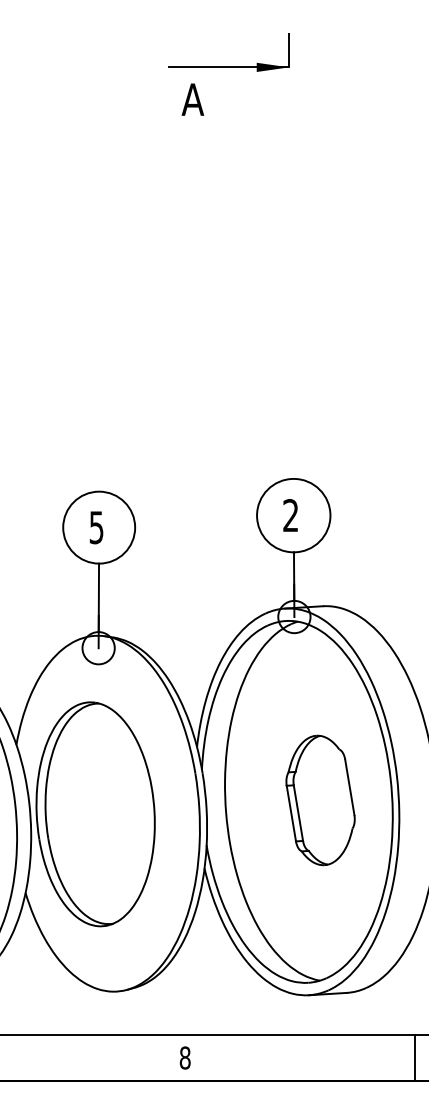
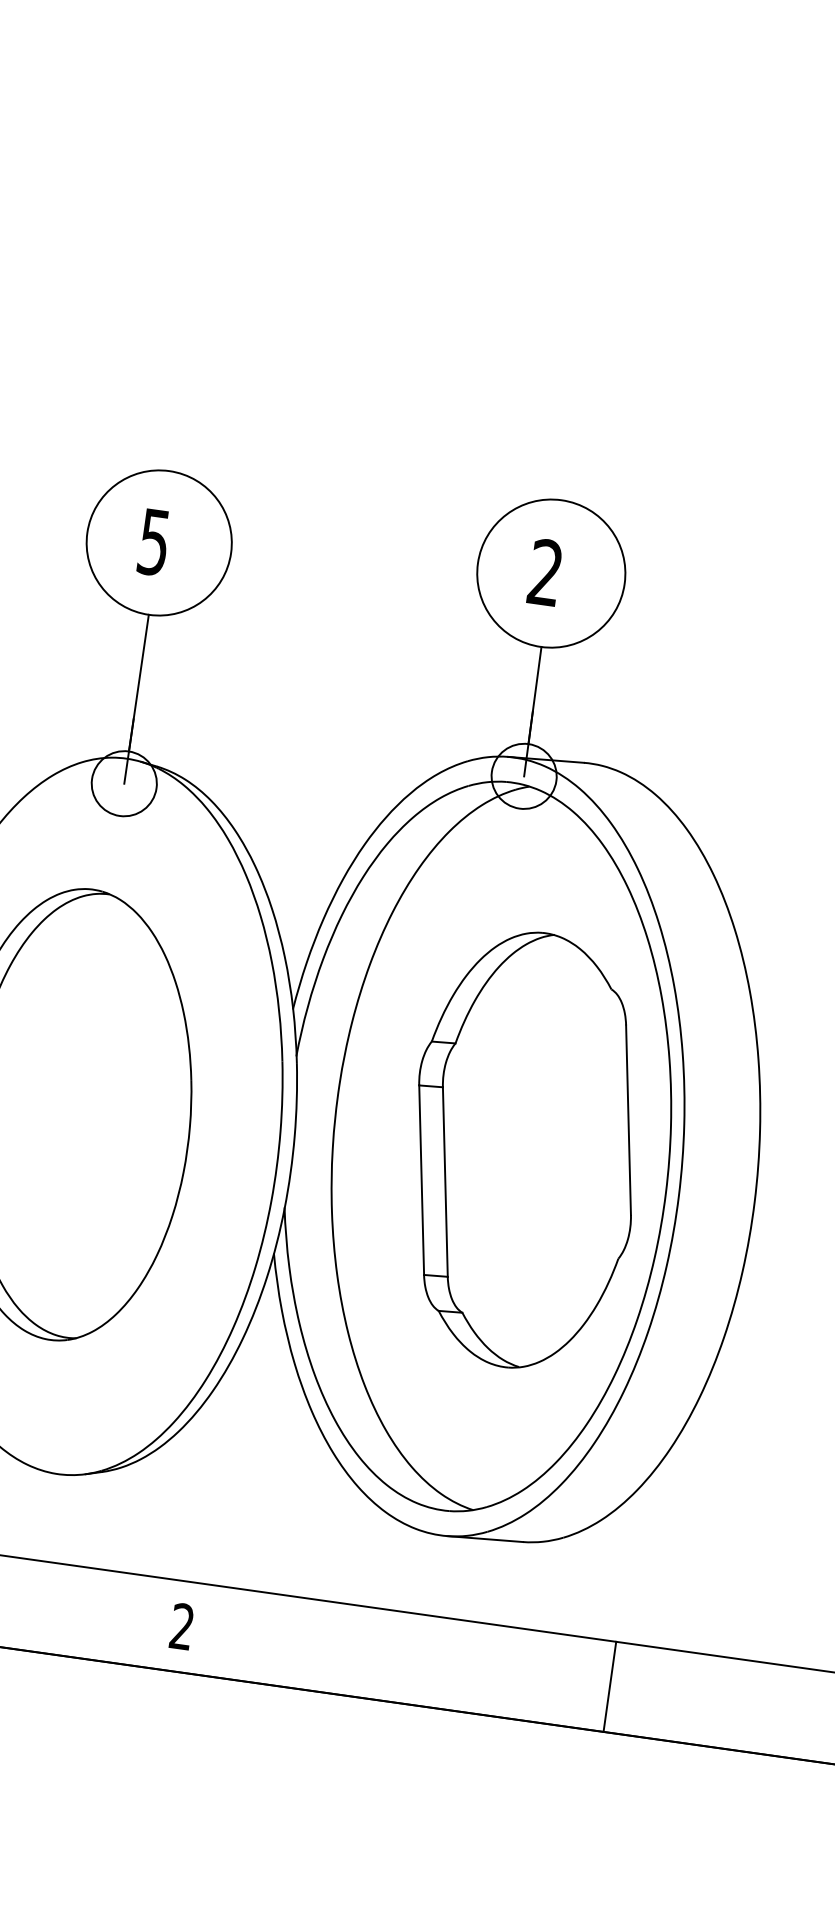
part: (320, 800) -> (524, 1150), size x1.67
text: (184, 1057) -> (180, 1625), 8 -> 2
line: (415, 1057) -> (610, 1685), moved

